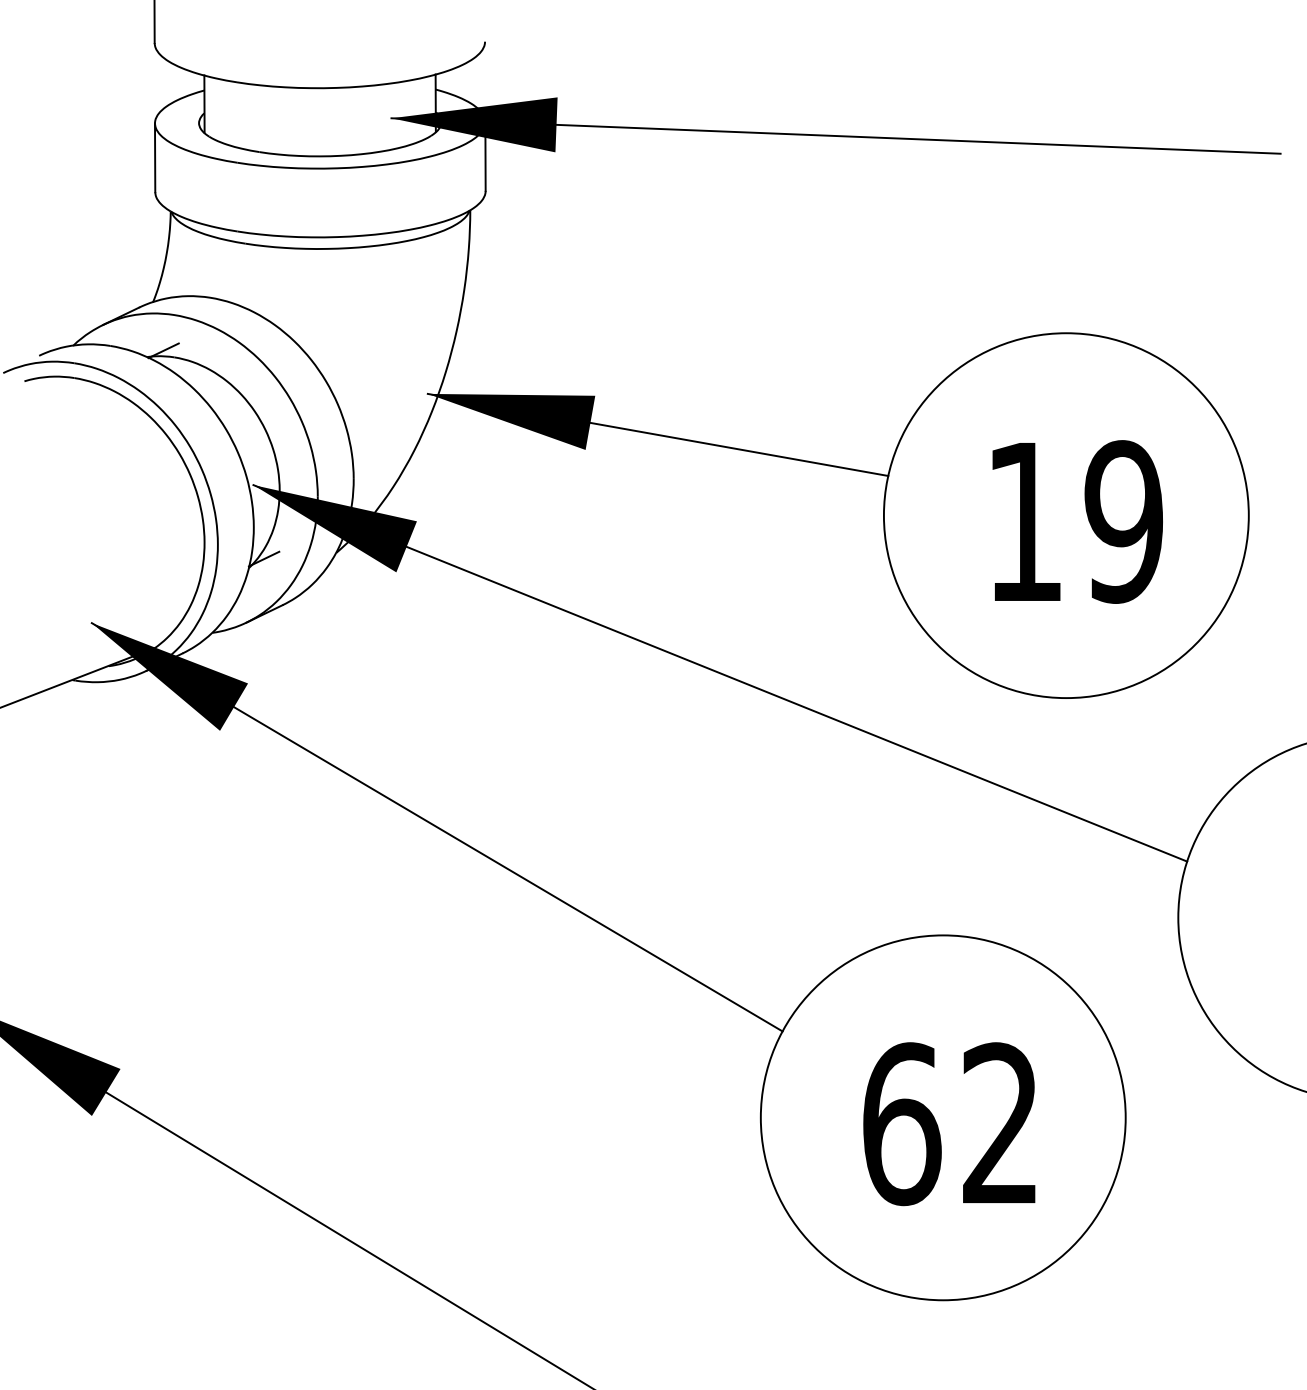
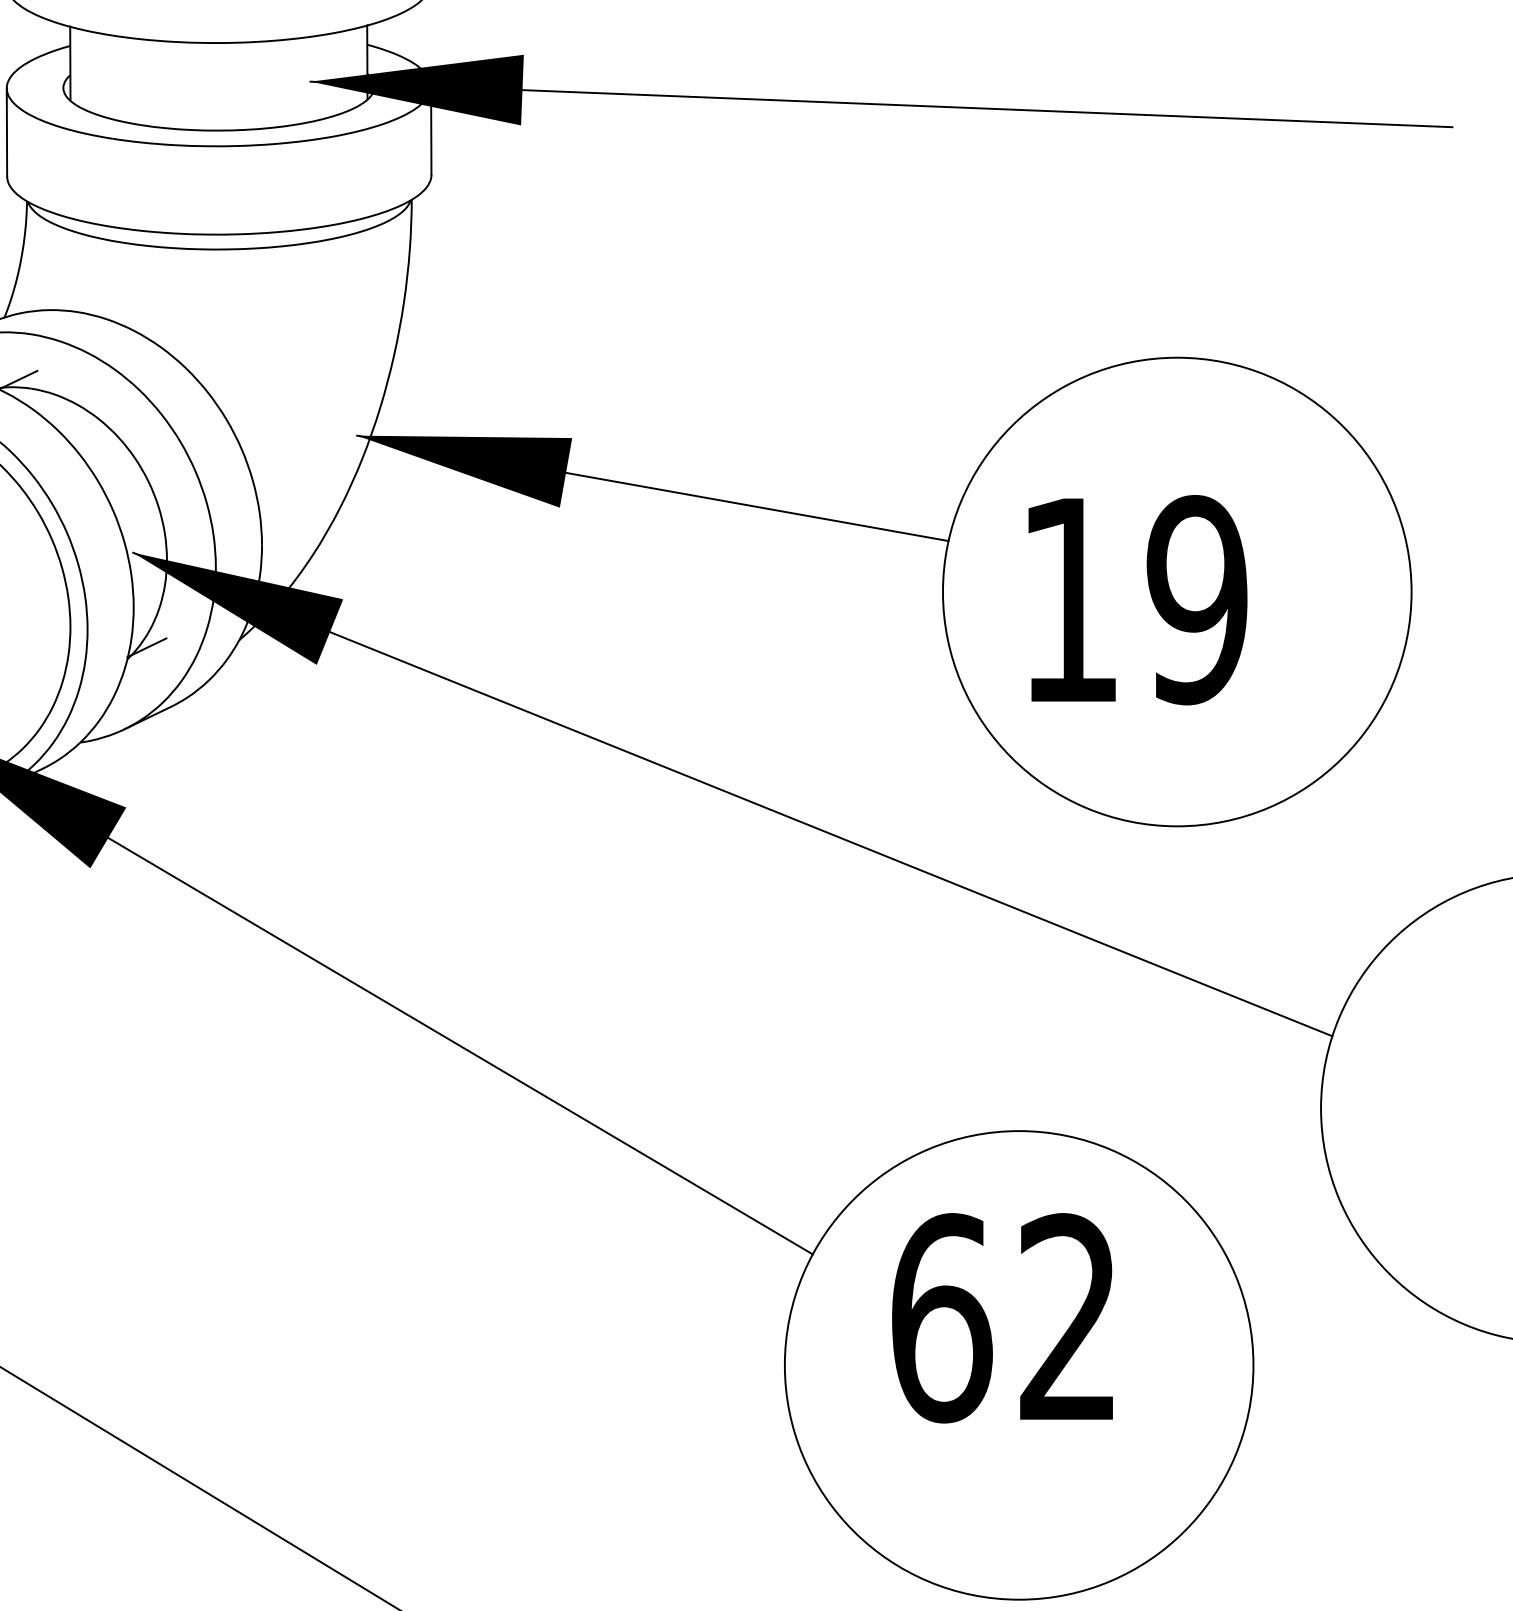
text: (1077, 521) -> (1137, 599), moved
text: (949, 1124) -> (1002, 1318), moved

